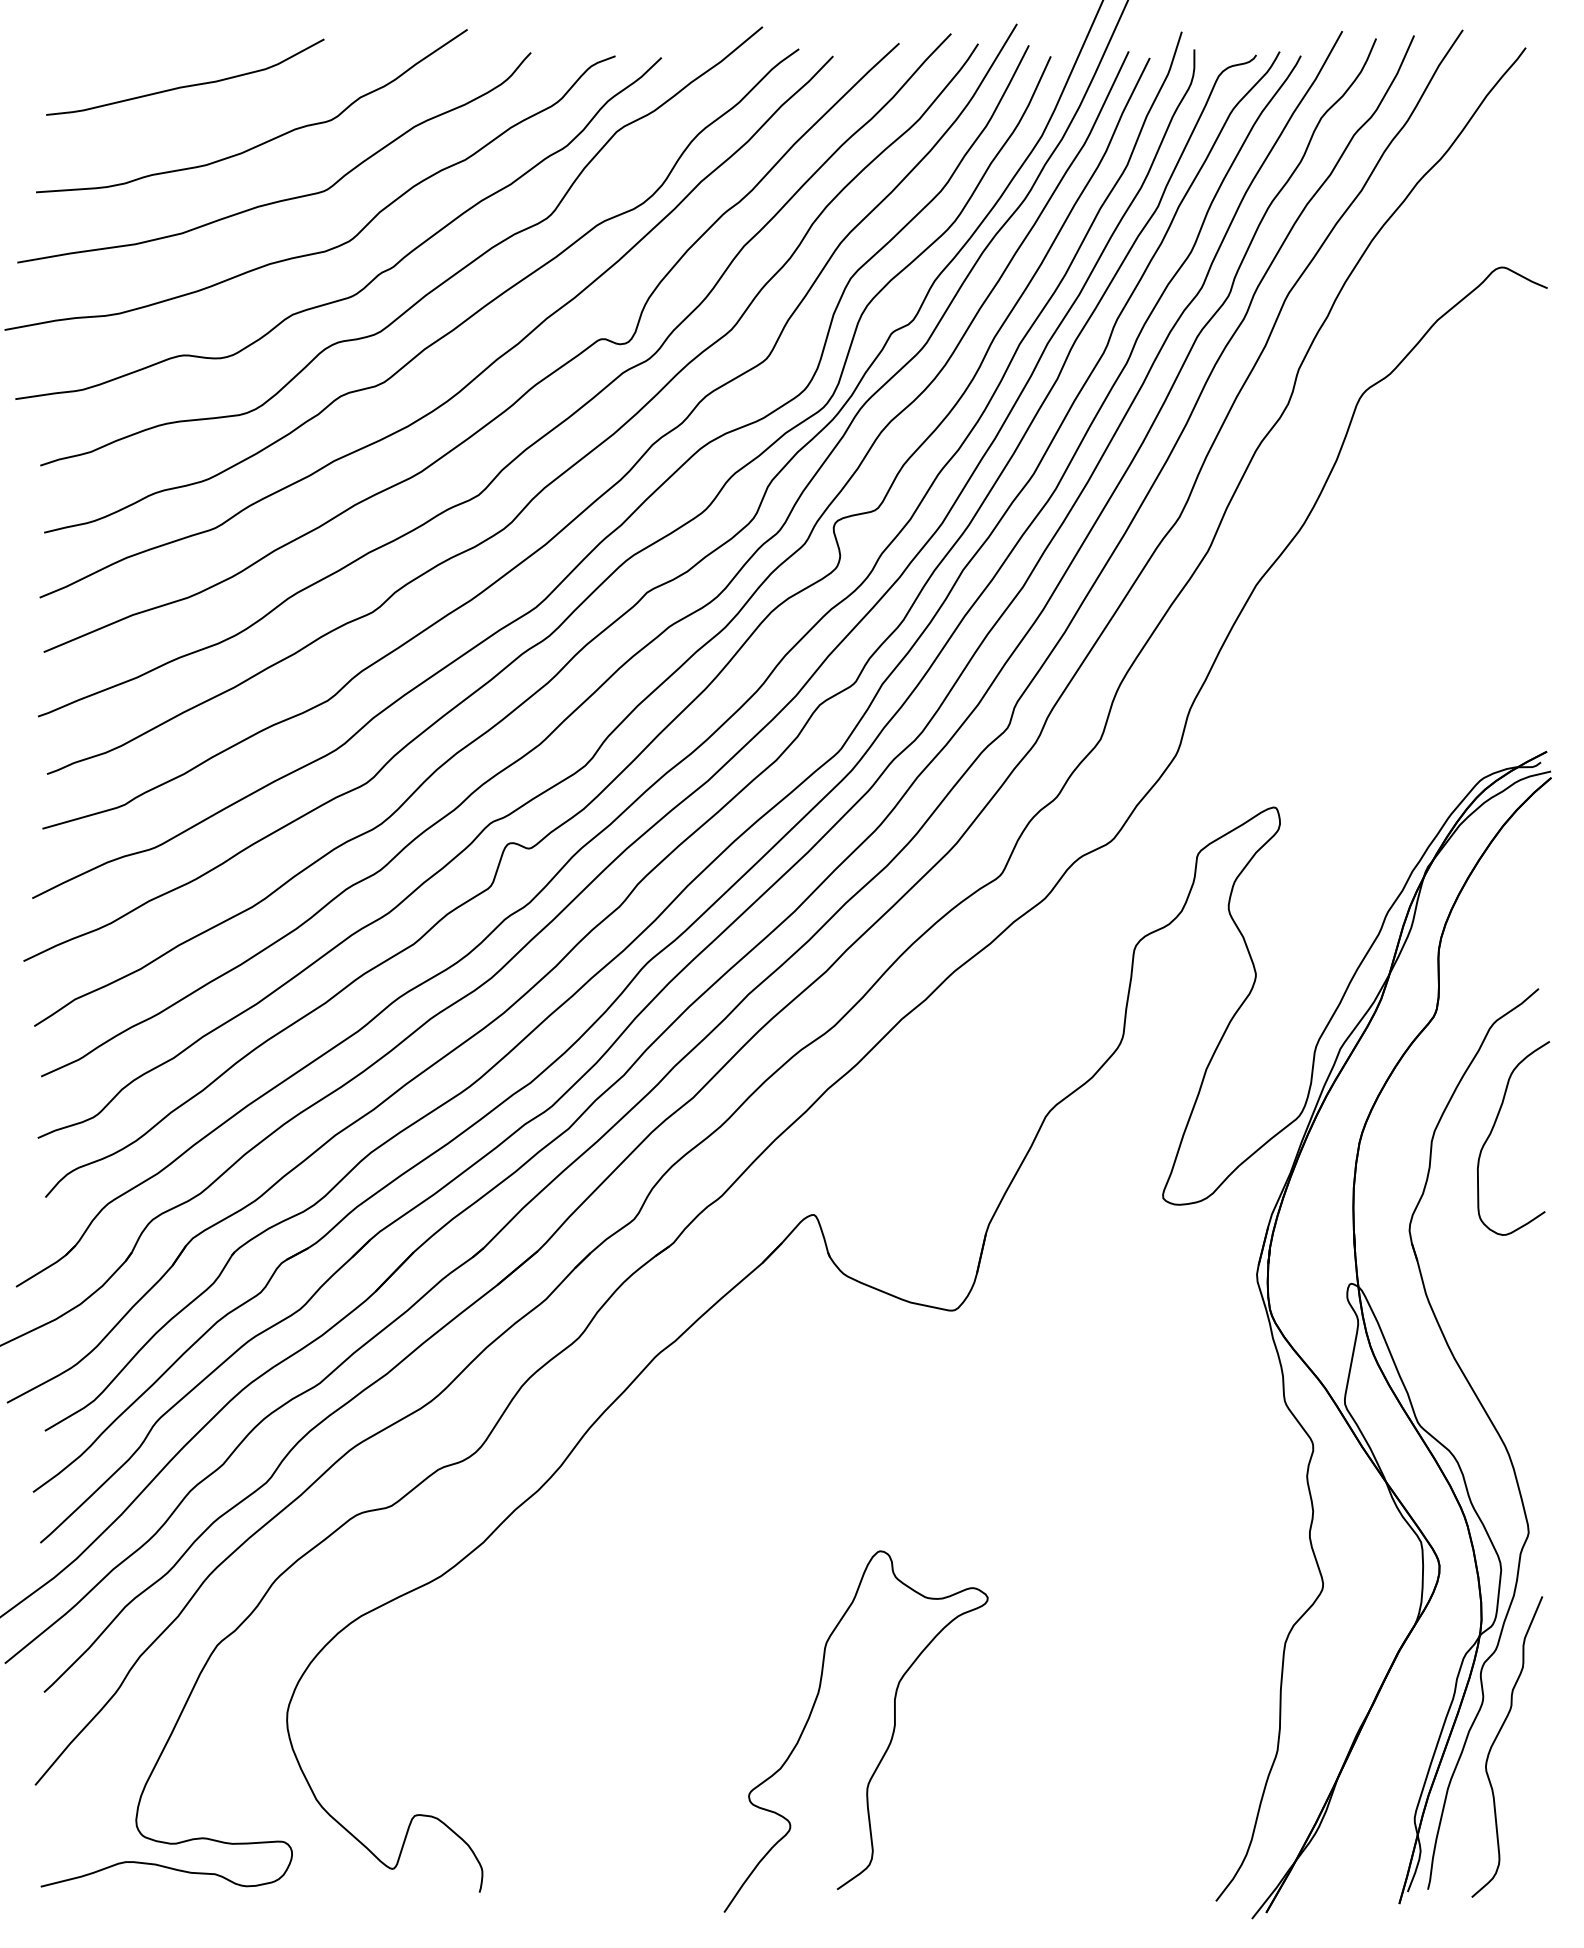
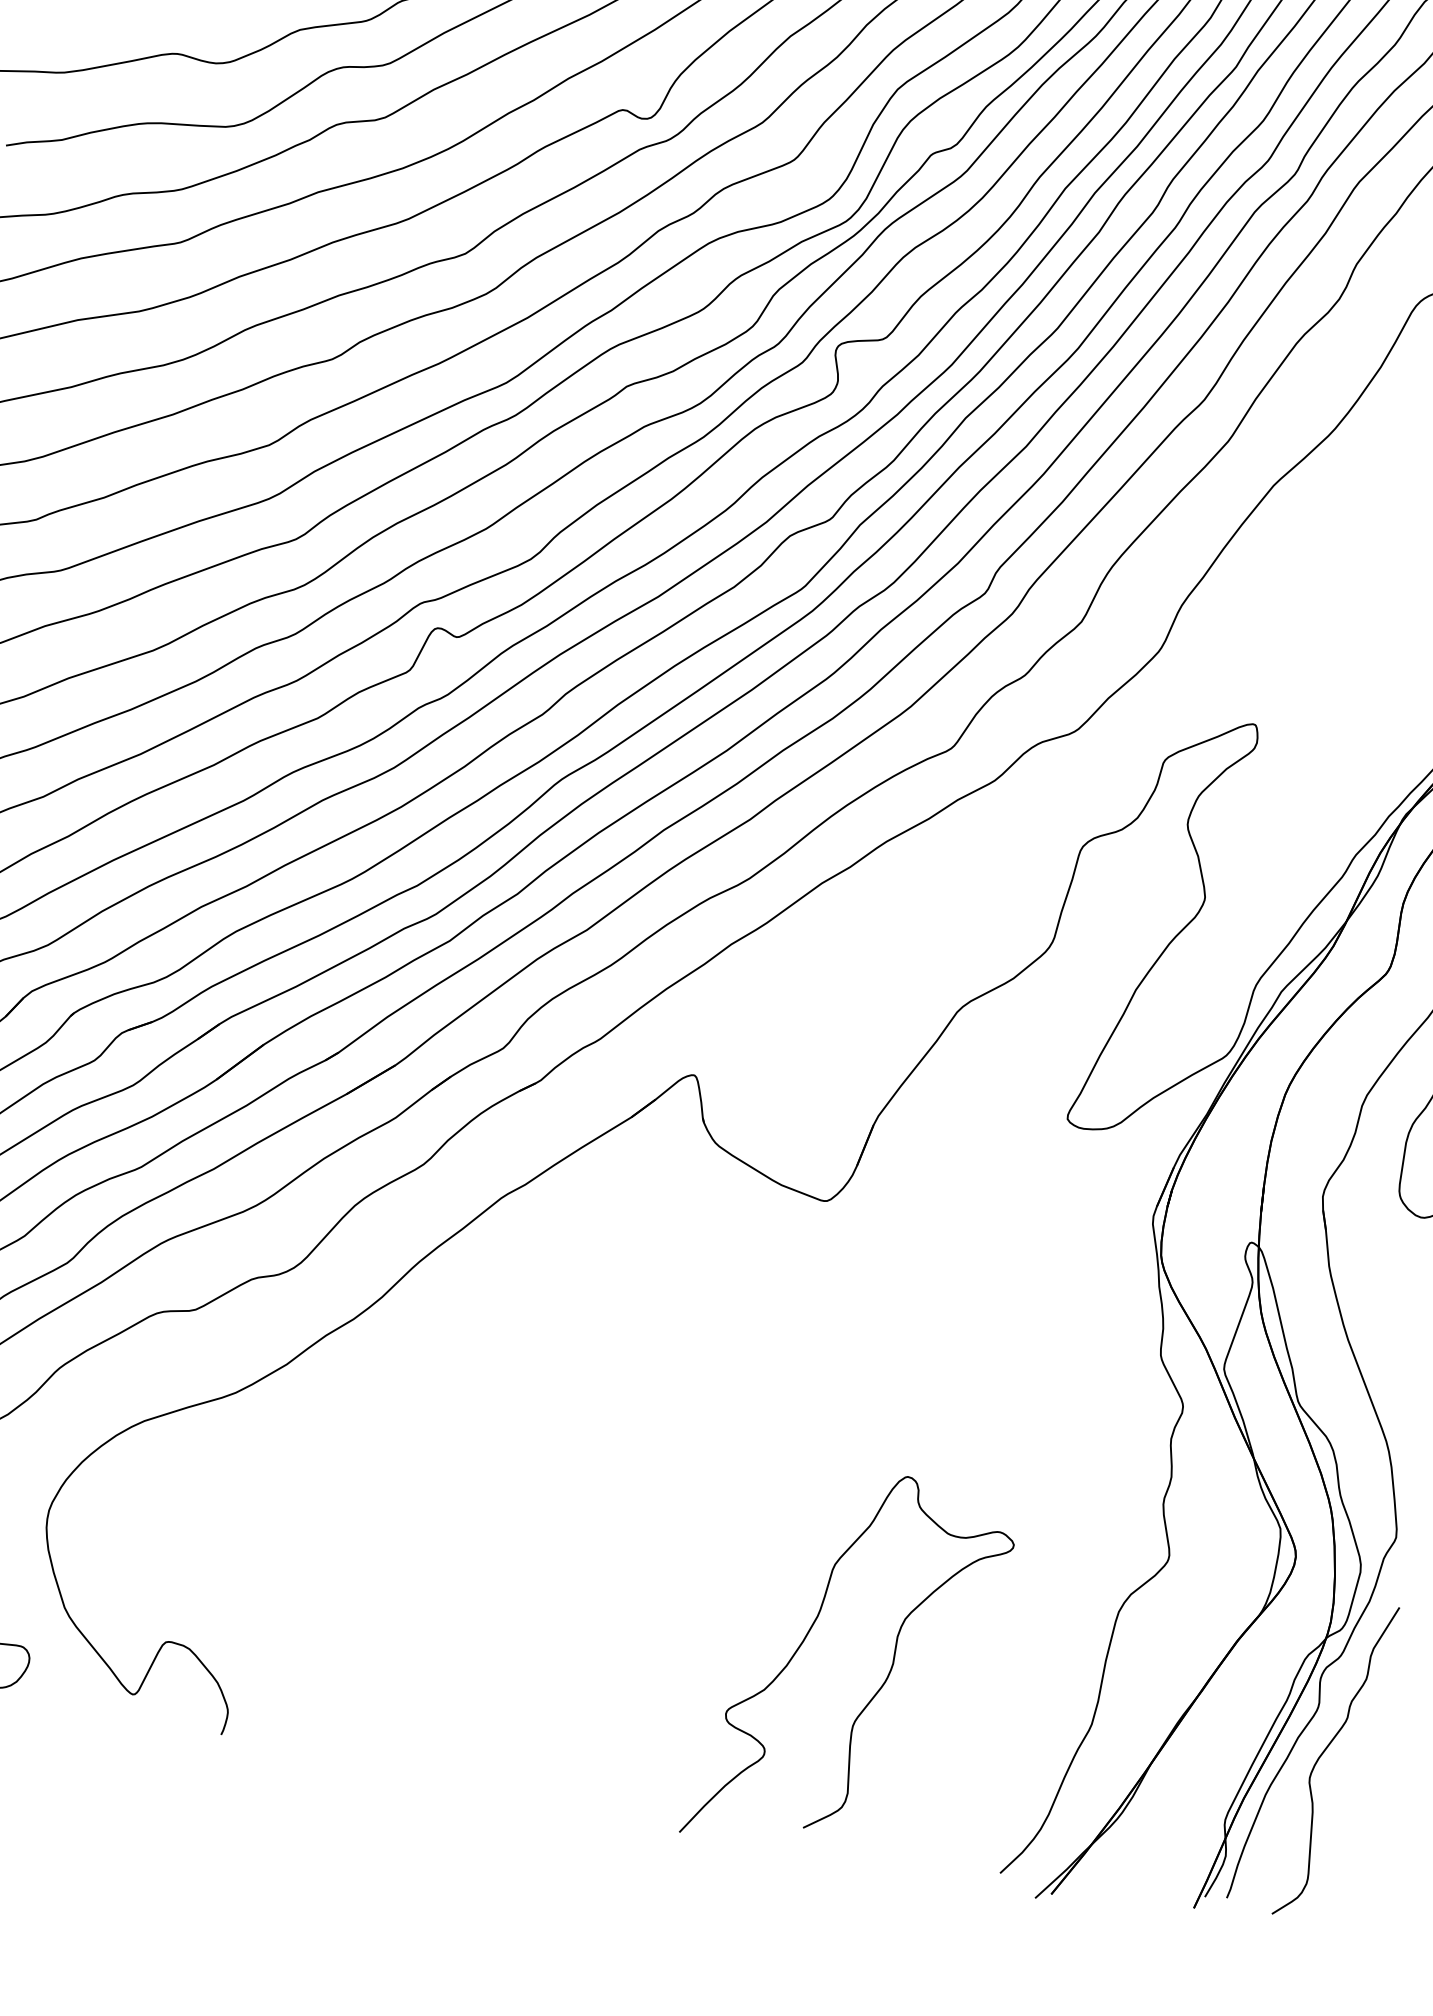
curve: (887, 1746) -> (881, 1685), moved

